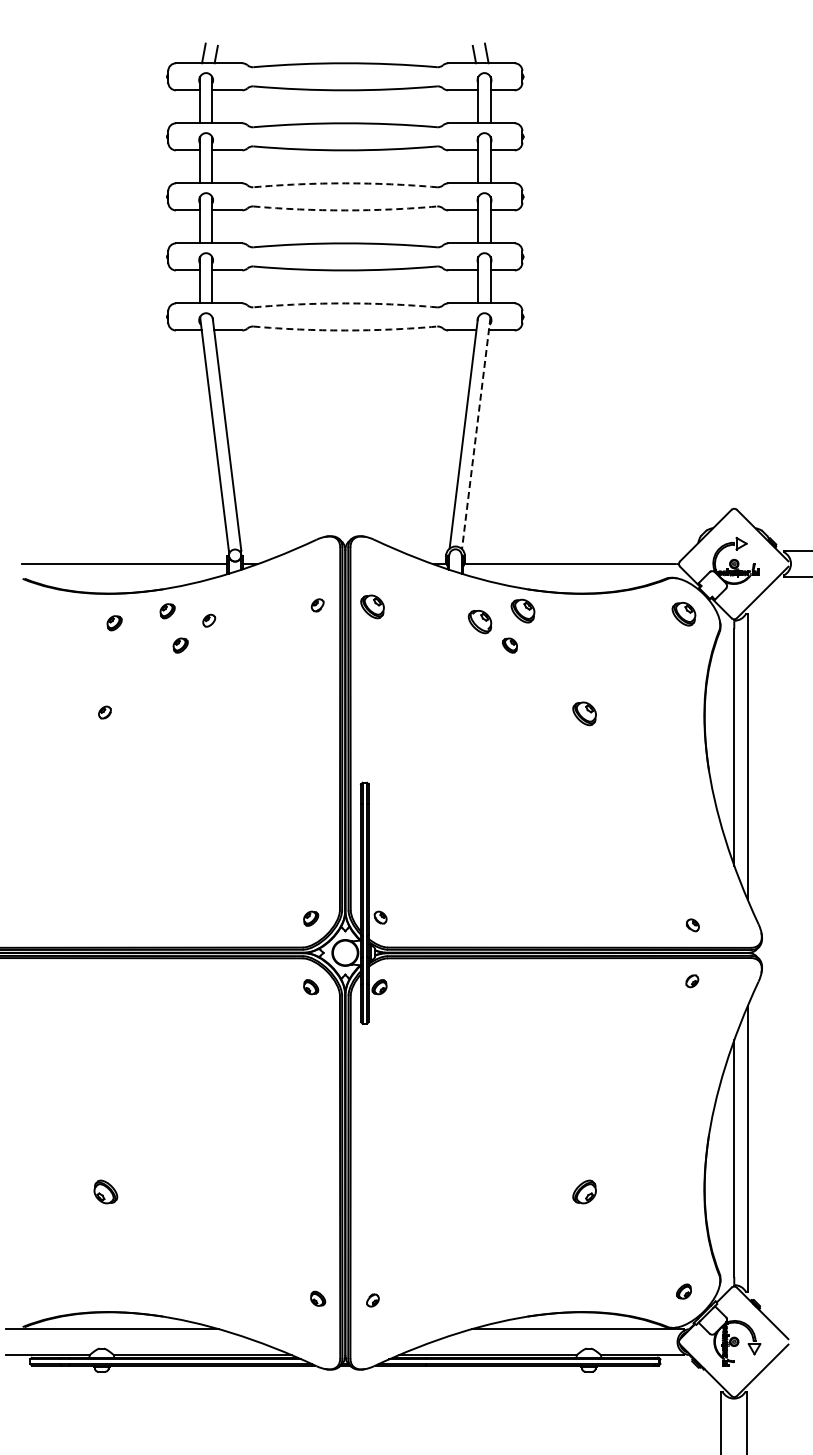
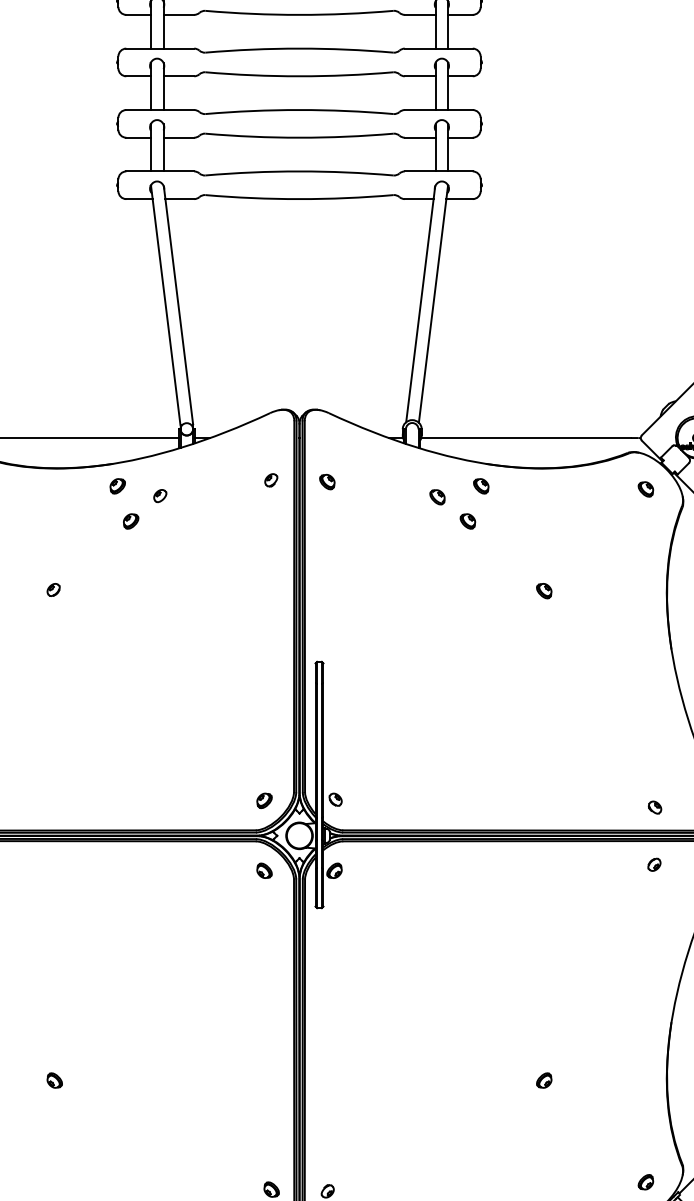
arc: (345, 183) -> (299, 48), dashed -> solid
arc: (345, 210) -> (299, 76), dashed -> solid
arc: (345, 303) -> (299, 171), dashed -> solid
arc: (345, 330) -> (299, 199), dashed -> solid
line: (476, 433) -> (433, 304), dashed -> solid
part: (372, 607) -> (327, 482), size x0.62
part: (522, 611) -> (480, 486), size x0.62
part: (683, 614) -> (645, 489), size x0.62
part: (480, 621) -> (437, 496), size x0.62
part: (114, 623) -> (63, 498), removed
part: (584, 713) -> (544, 590), size x0.62
part: (106, 1192) -> (55, 1080), size x0.62
part: (584, 1192) -> (544, 1080), size x0.62

